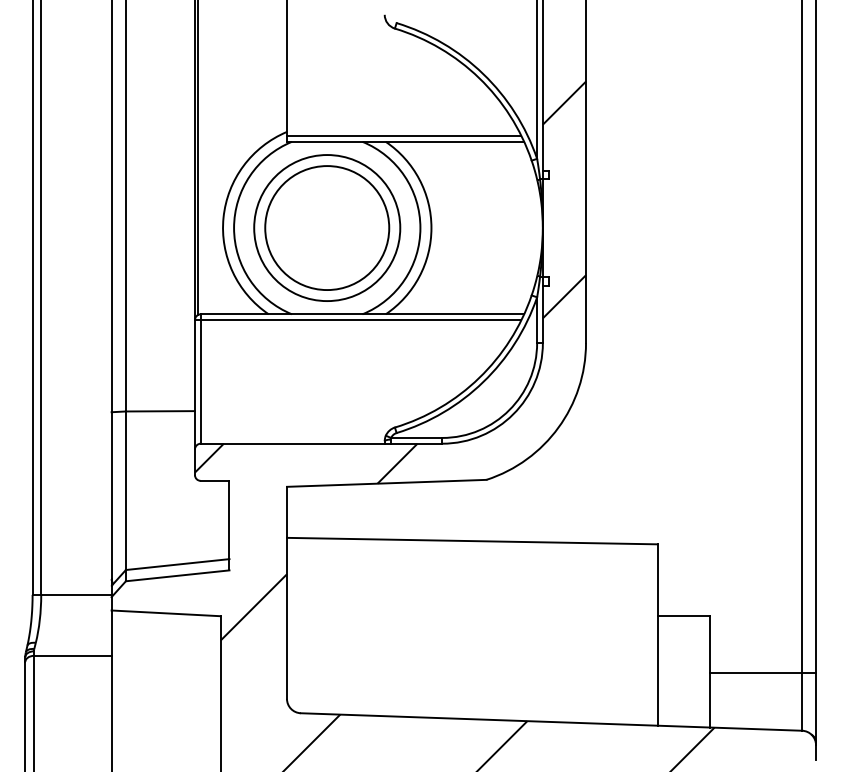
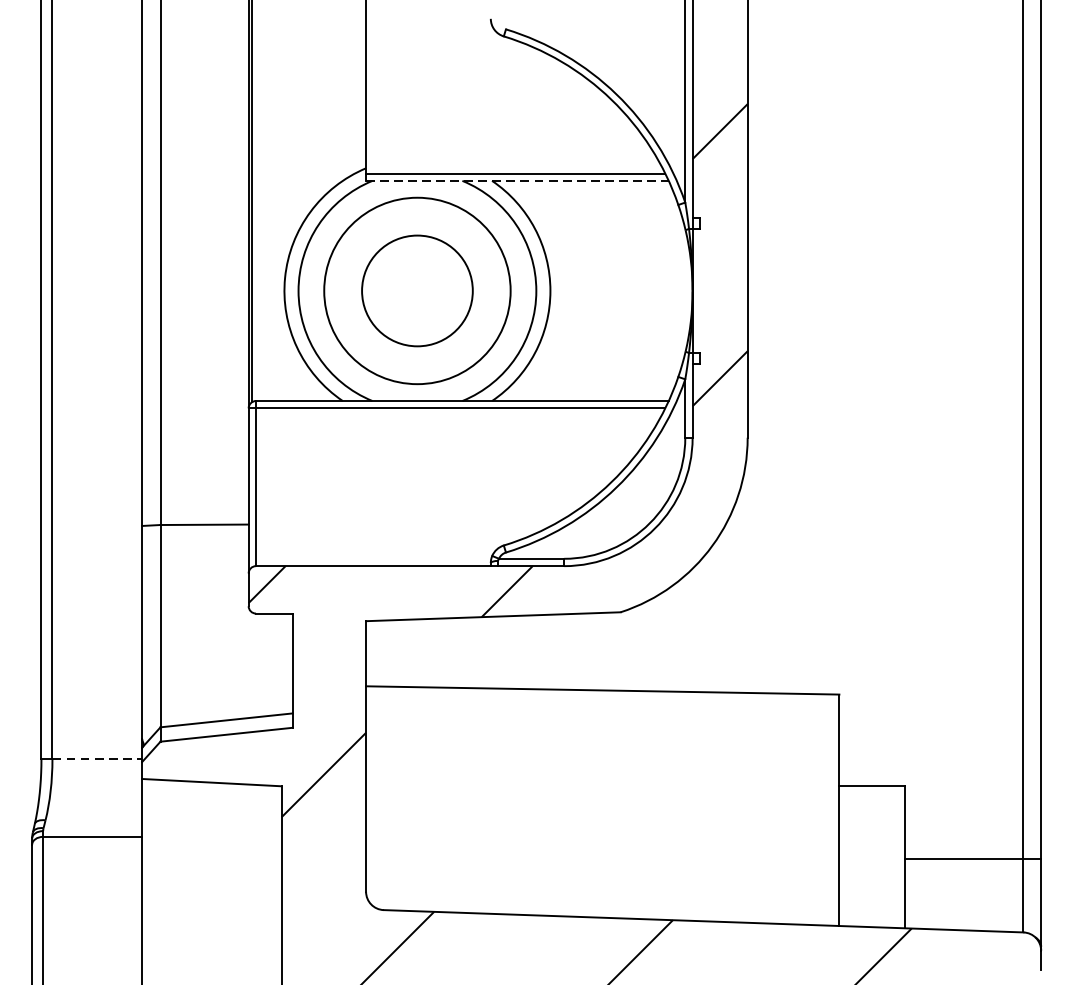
line: (405, 141) -> (517, 180), solid -> dashed
circle: (327, 228) -> (417, 291), size x0.7
line: (76, 594) -> (97, 758), solid -> dashed

